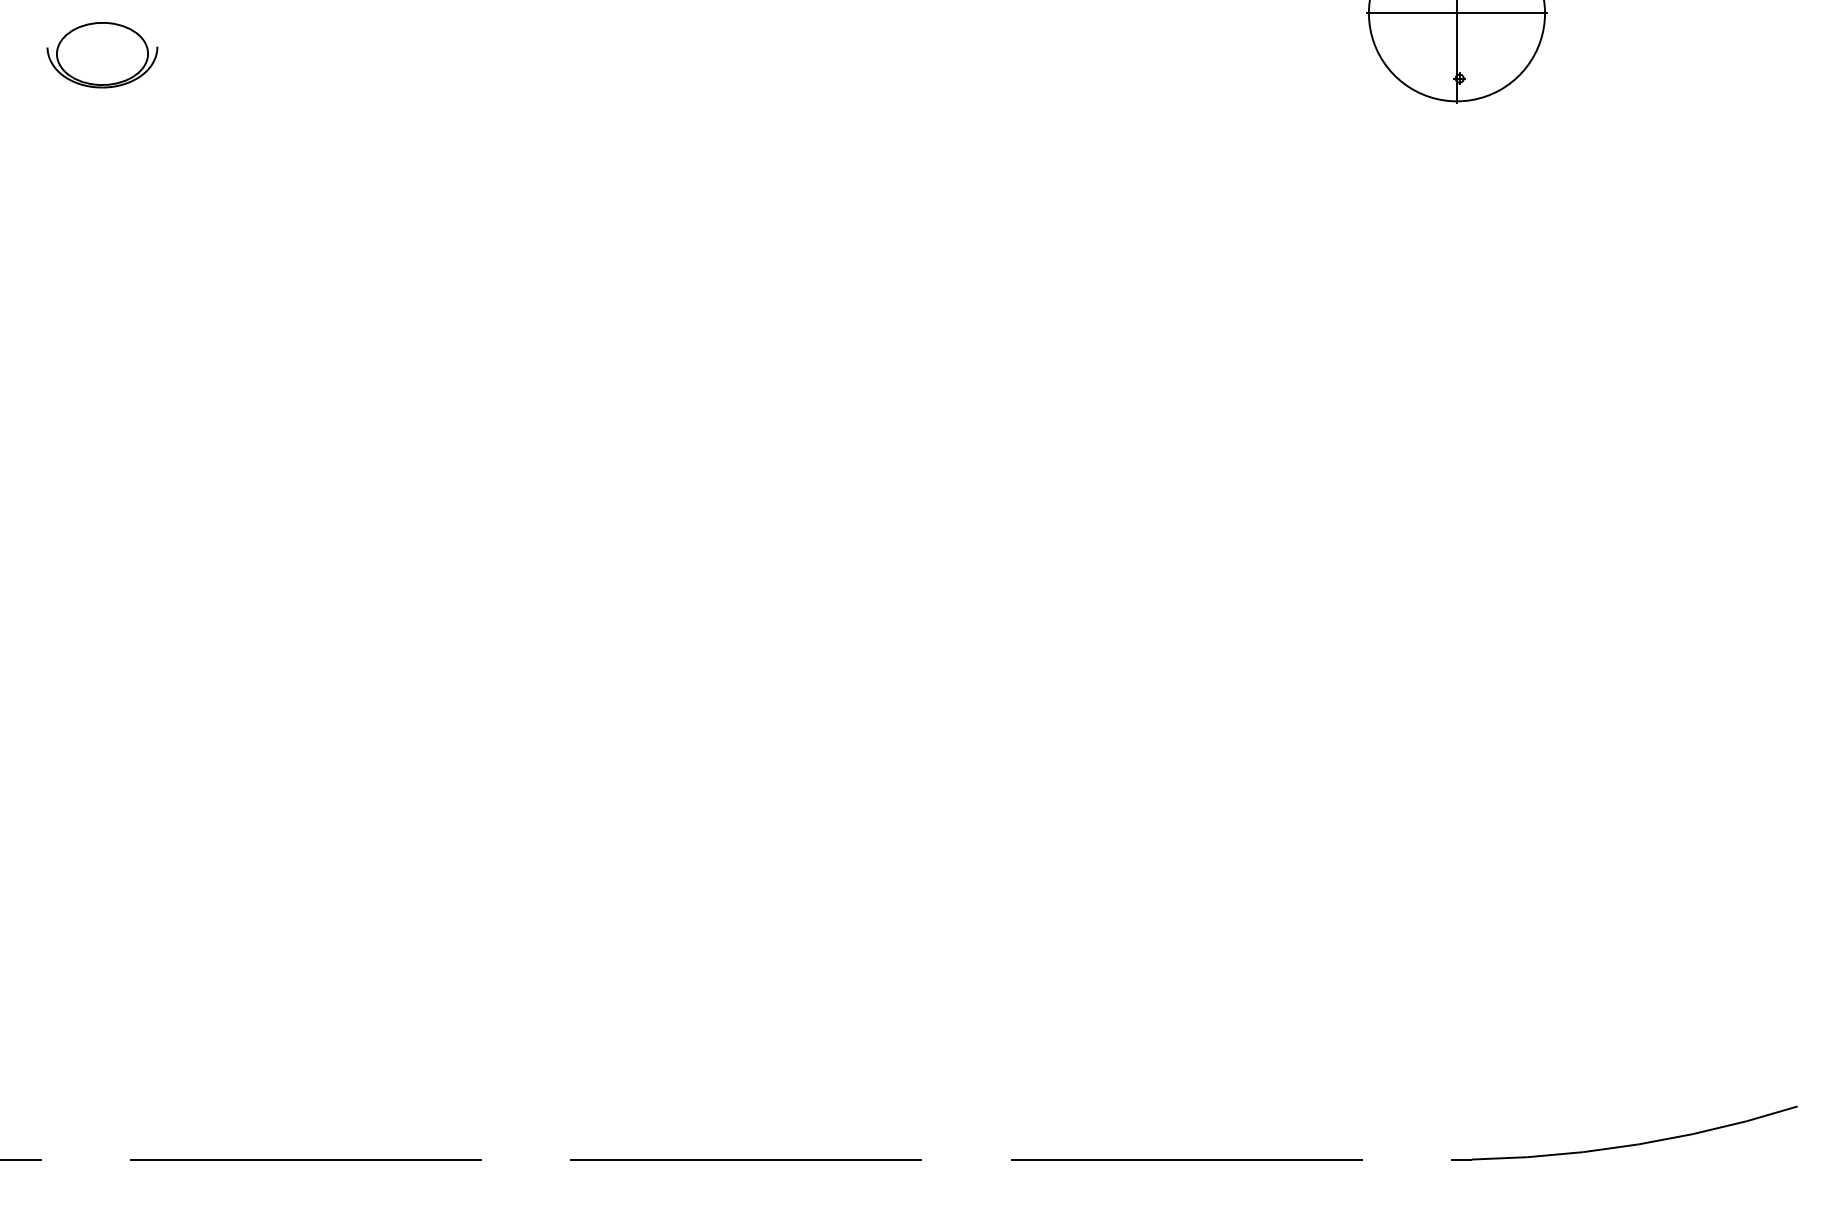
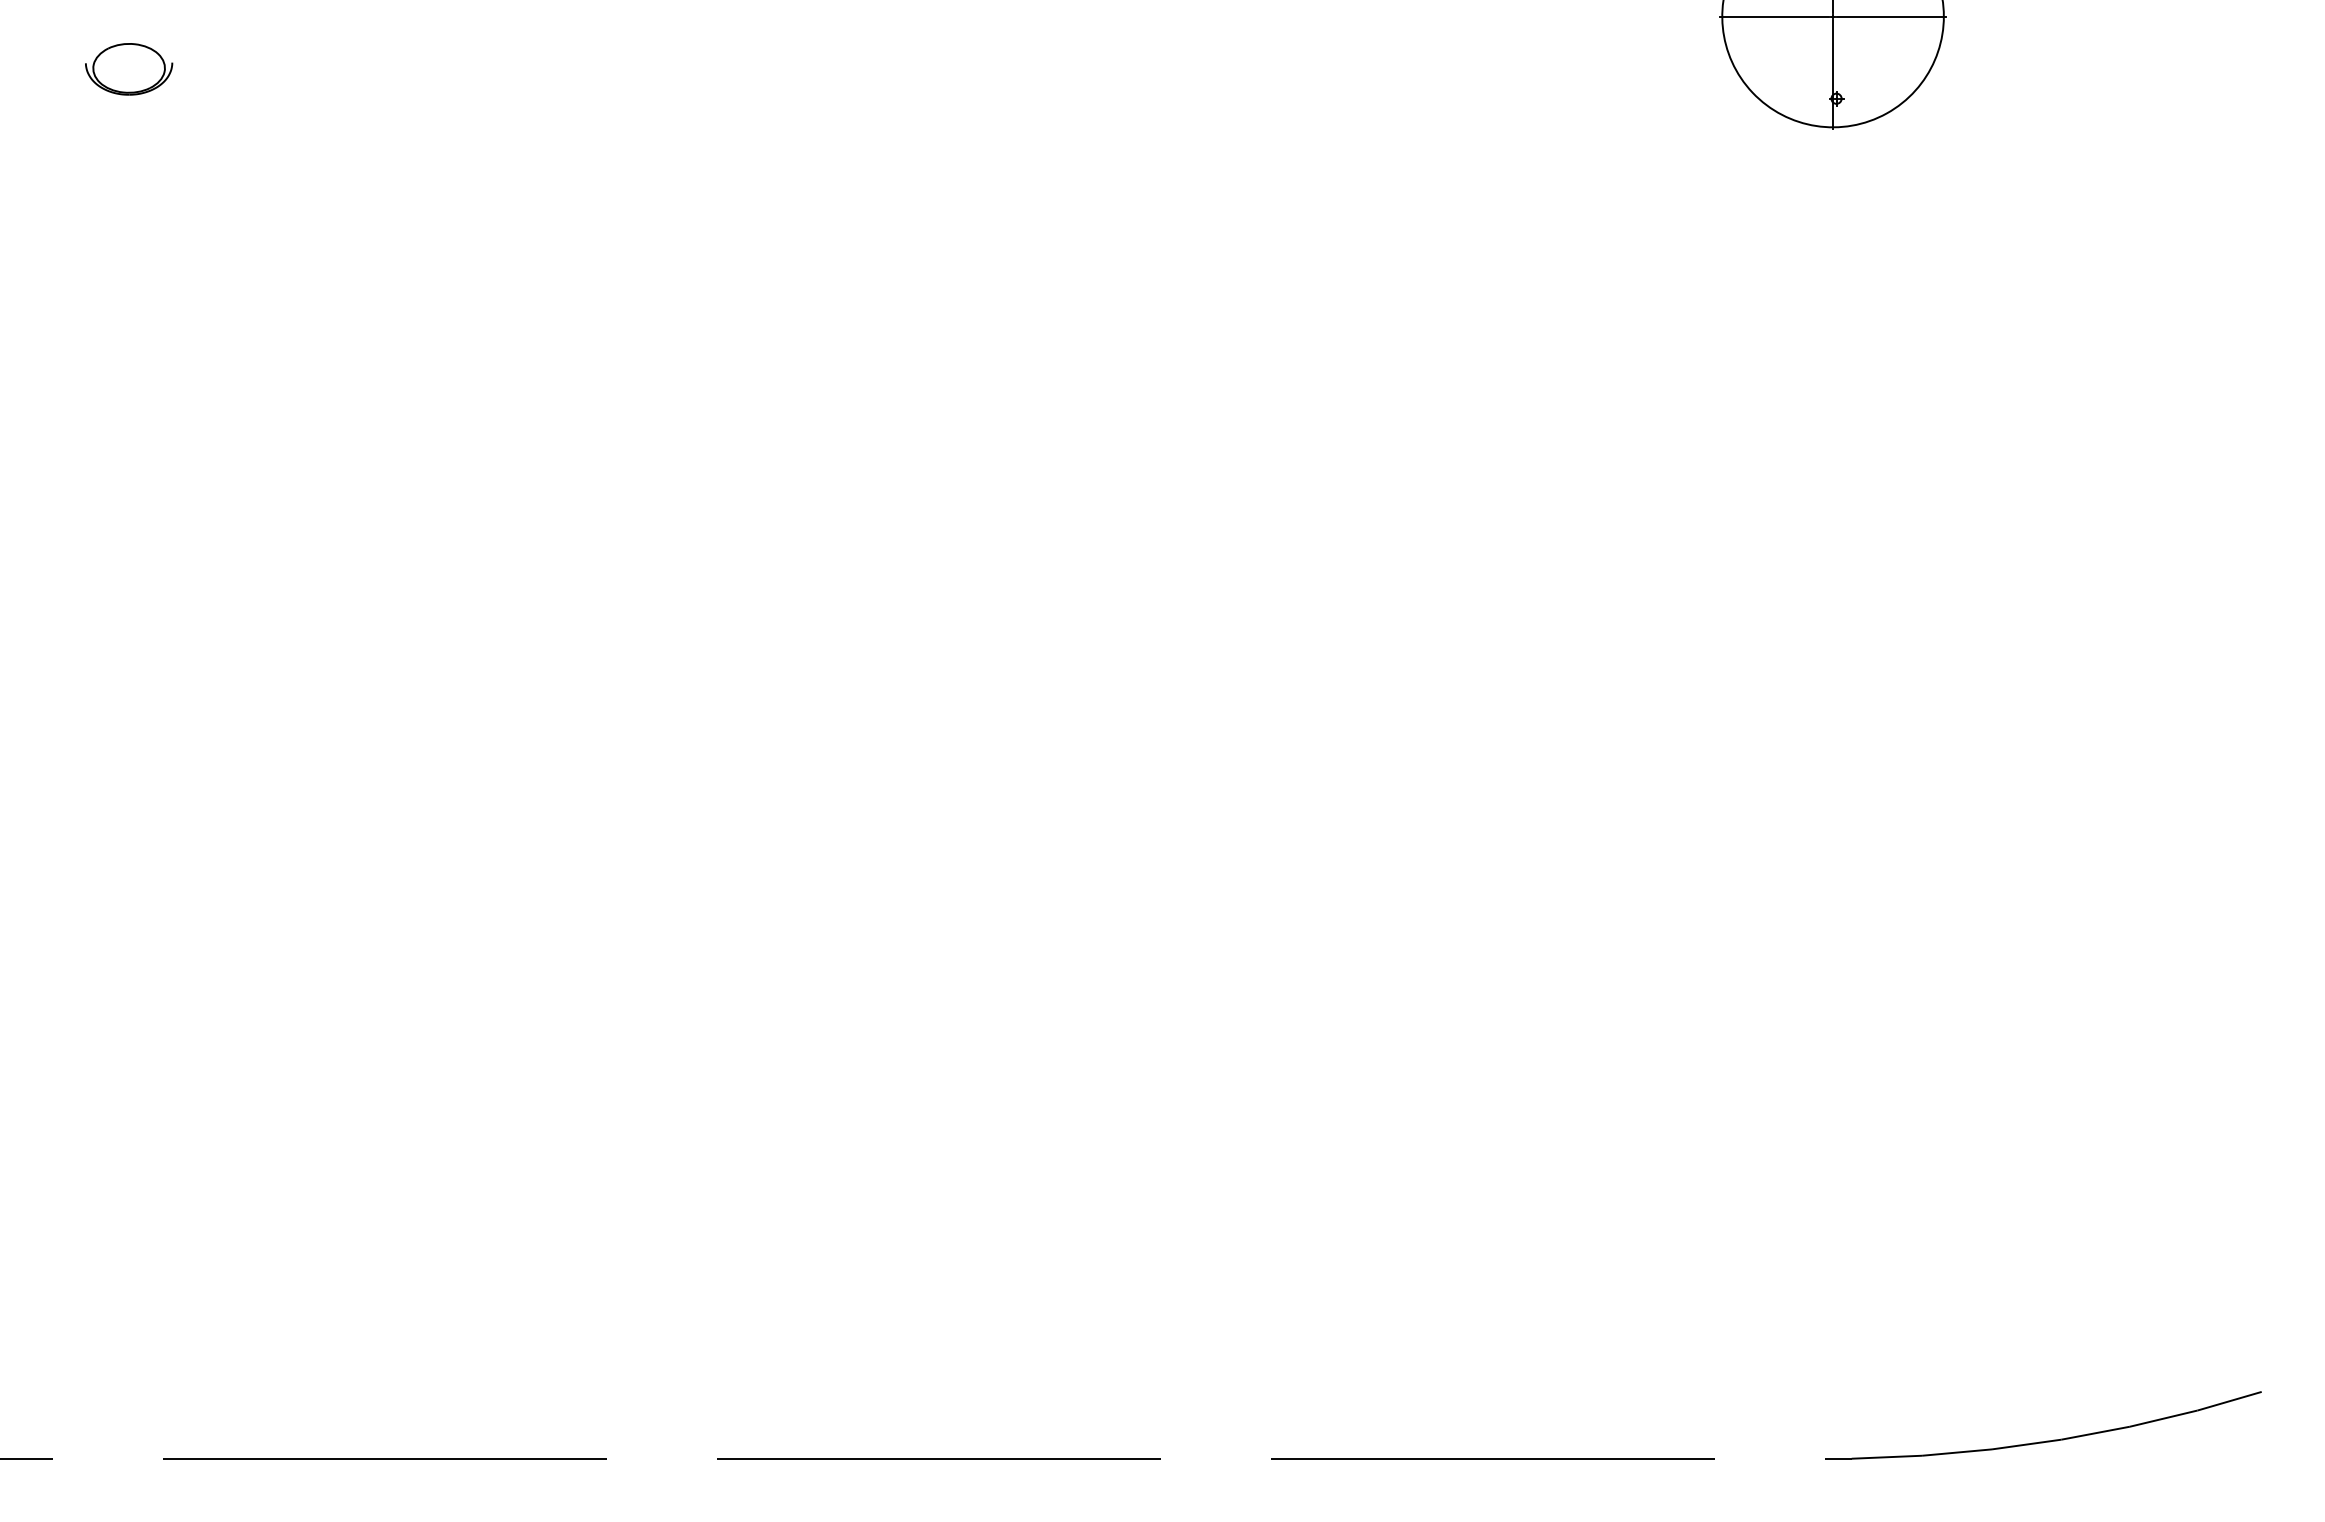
part: (102, 55) -> (129, 69), size x0.62

